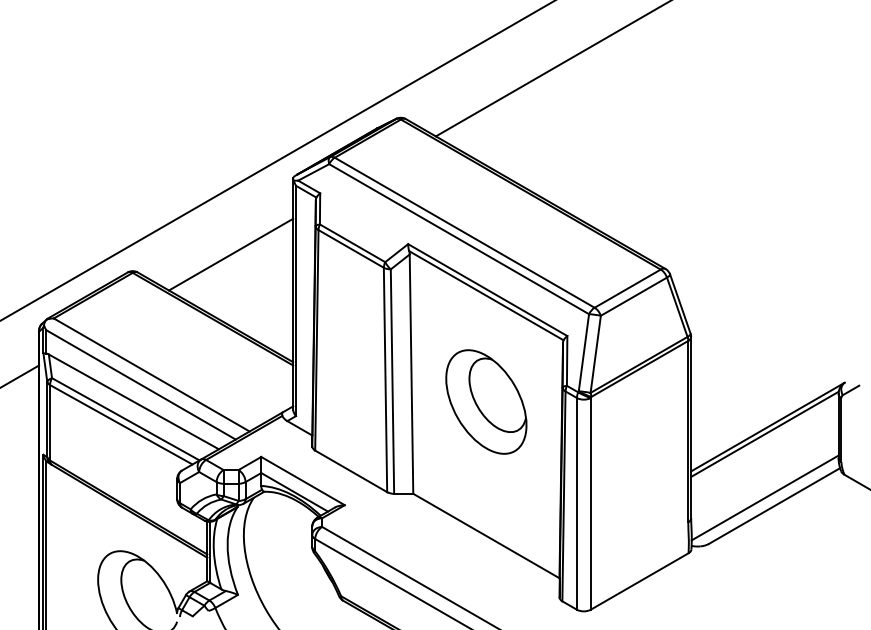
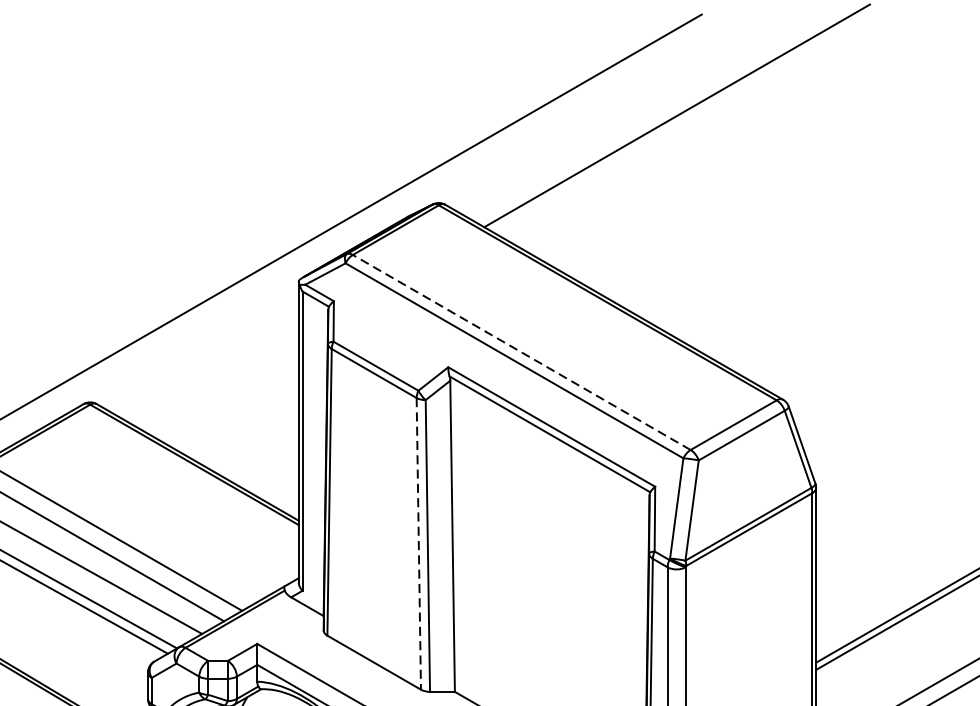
line: (464, 232) -> (521, 352), solid -> dashed
line: (231, 254) -> (218, 380), removed
line: (385, 380) -> (418, 544), solid -> dashed
part: (486, 401) -> (550, 571), removed

